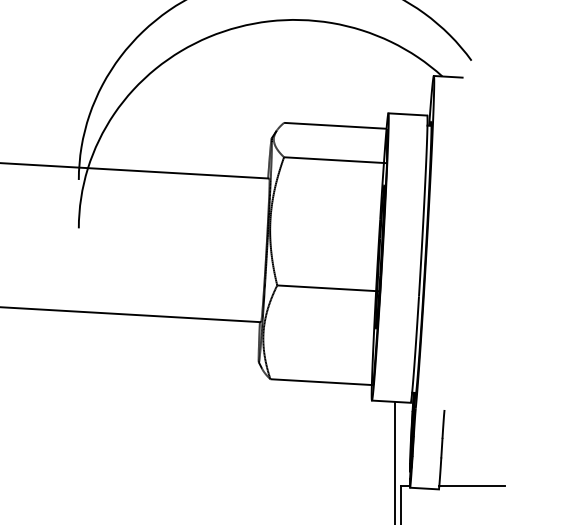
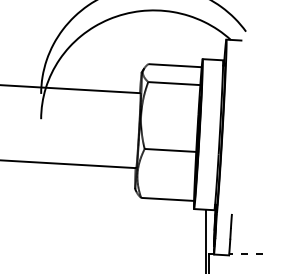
line: (470, 485) -> (245, 253), solid -> dashed

